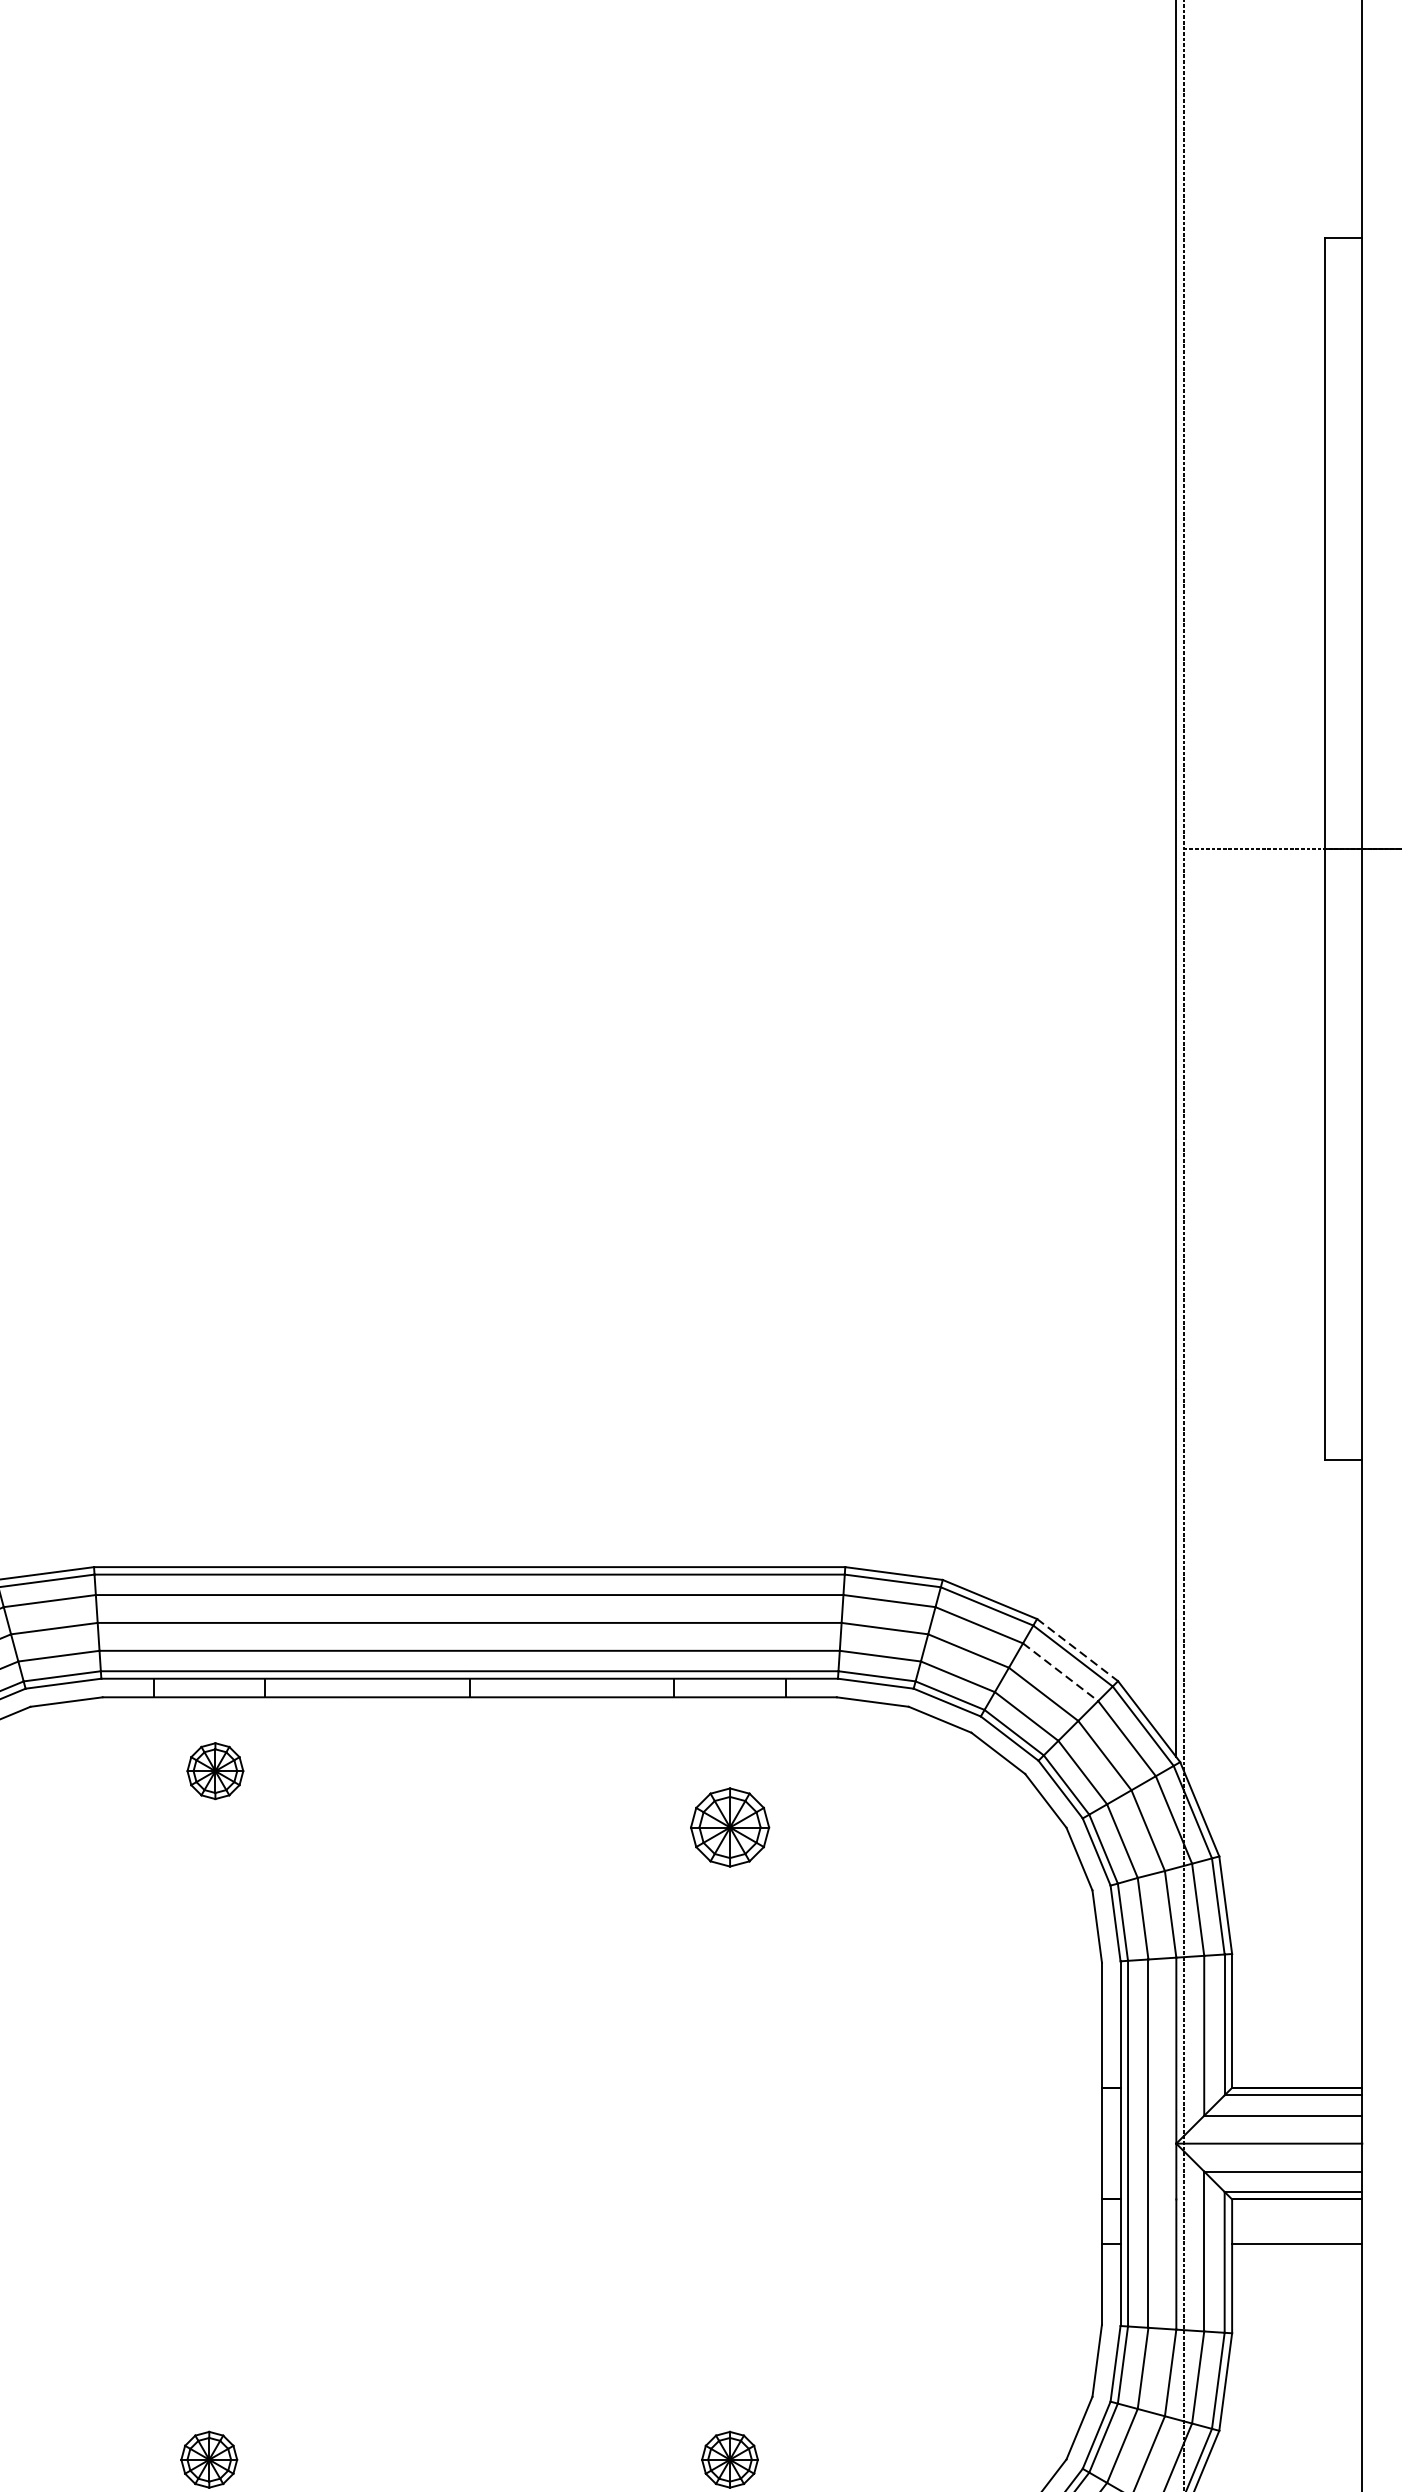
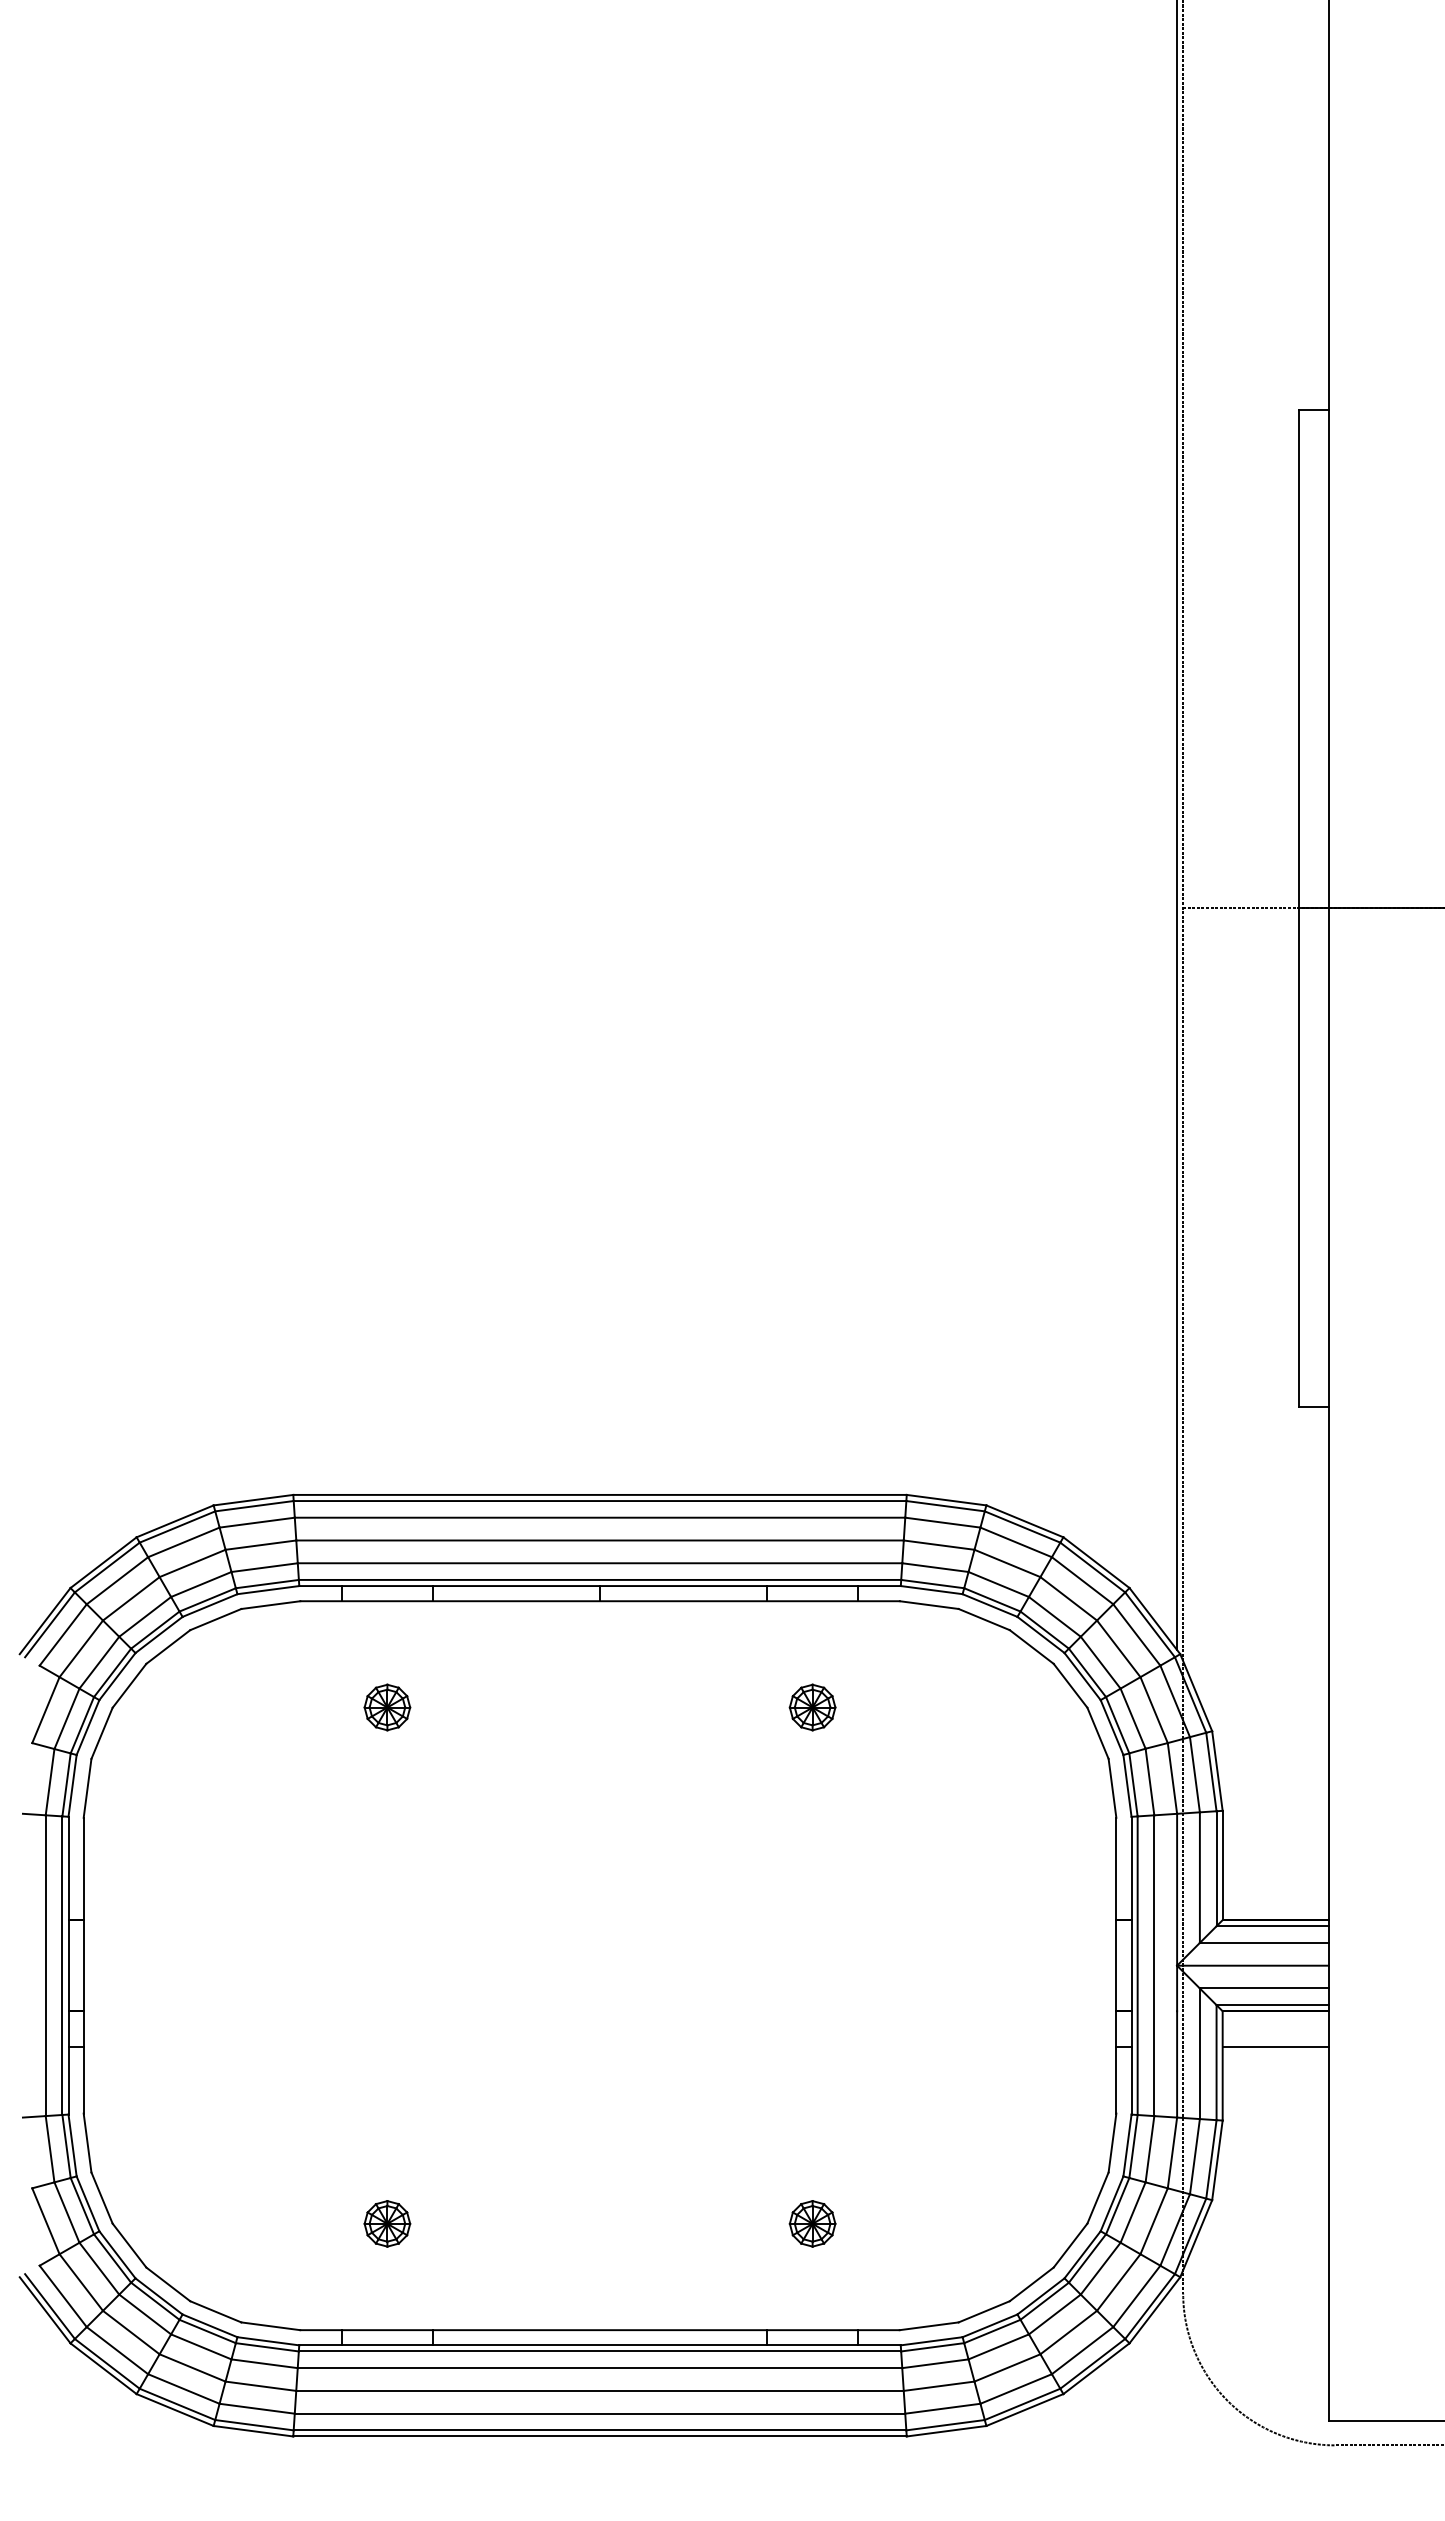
line: (1077, 1649) -> (1096, 1562), dashed -> solid
line: (1060, 1671) -> (1082, 1580), dashed -> solid
part: (215, 1771) -> (387, 1707), moved
part: (729, 1827) -> (812, 1707), size x0.71

